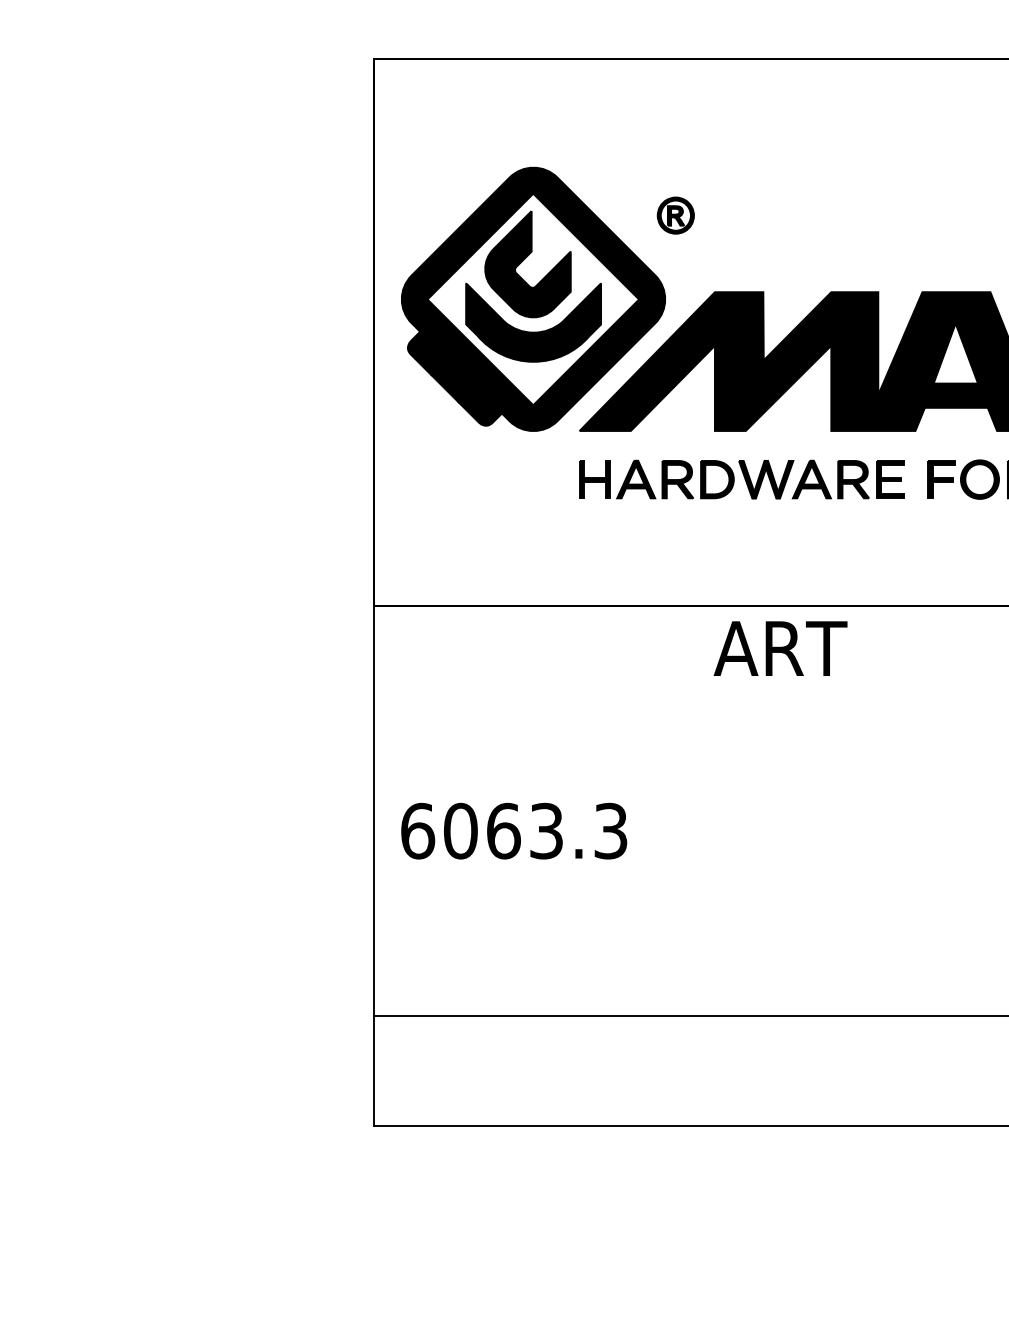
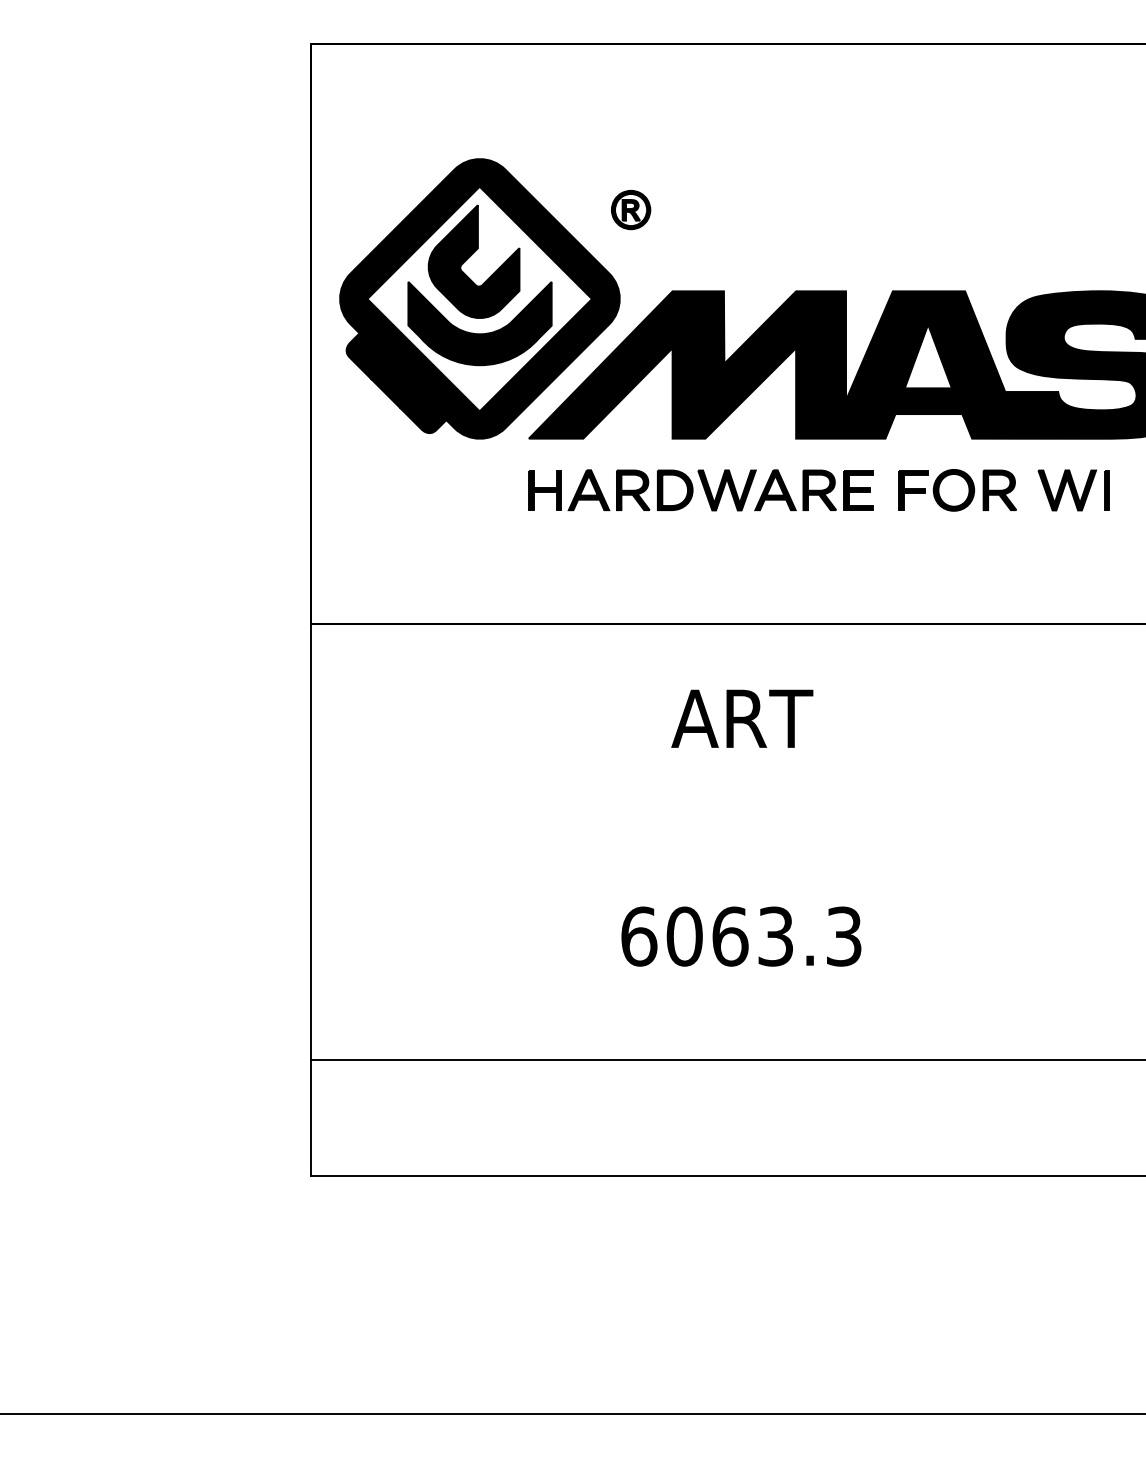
text: (780, 648) -> (742, 718), moved
text: (514, 831) -> (741, 936), moved

